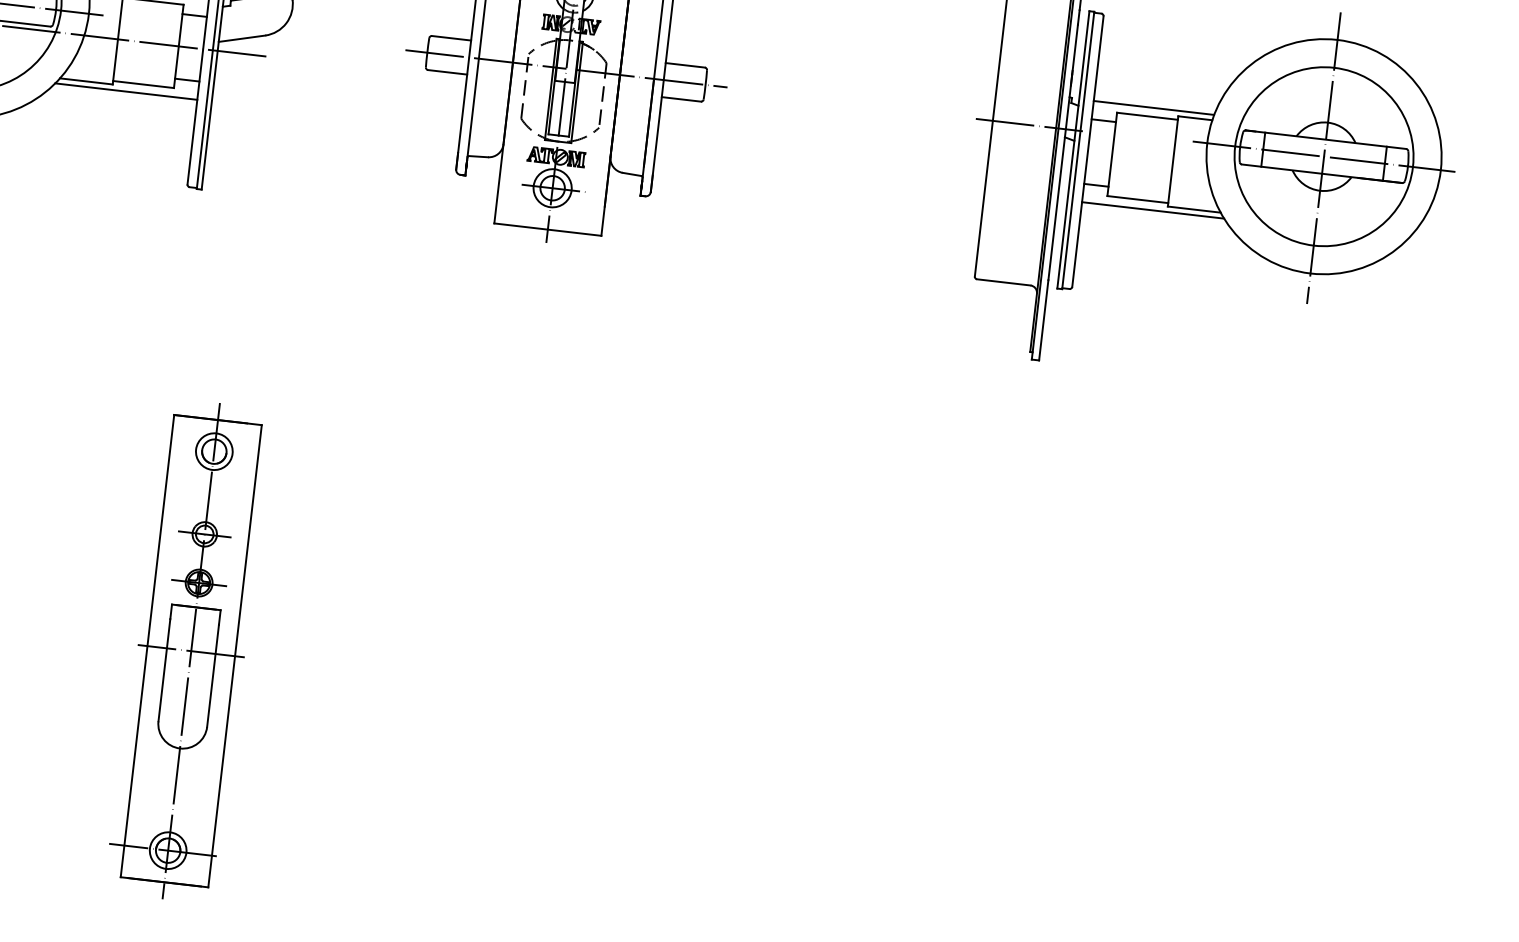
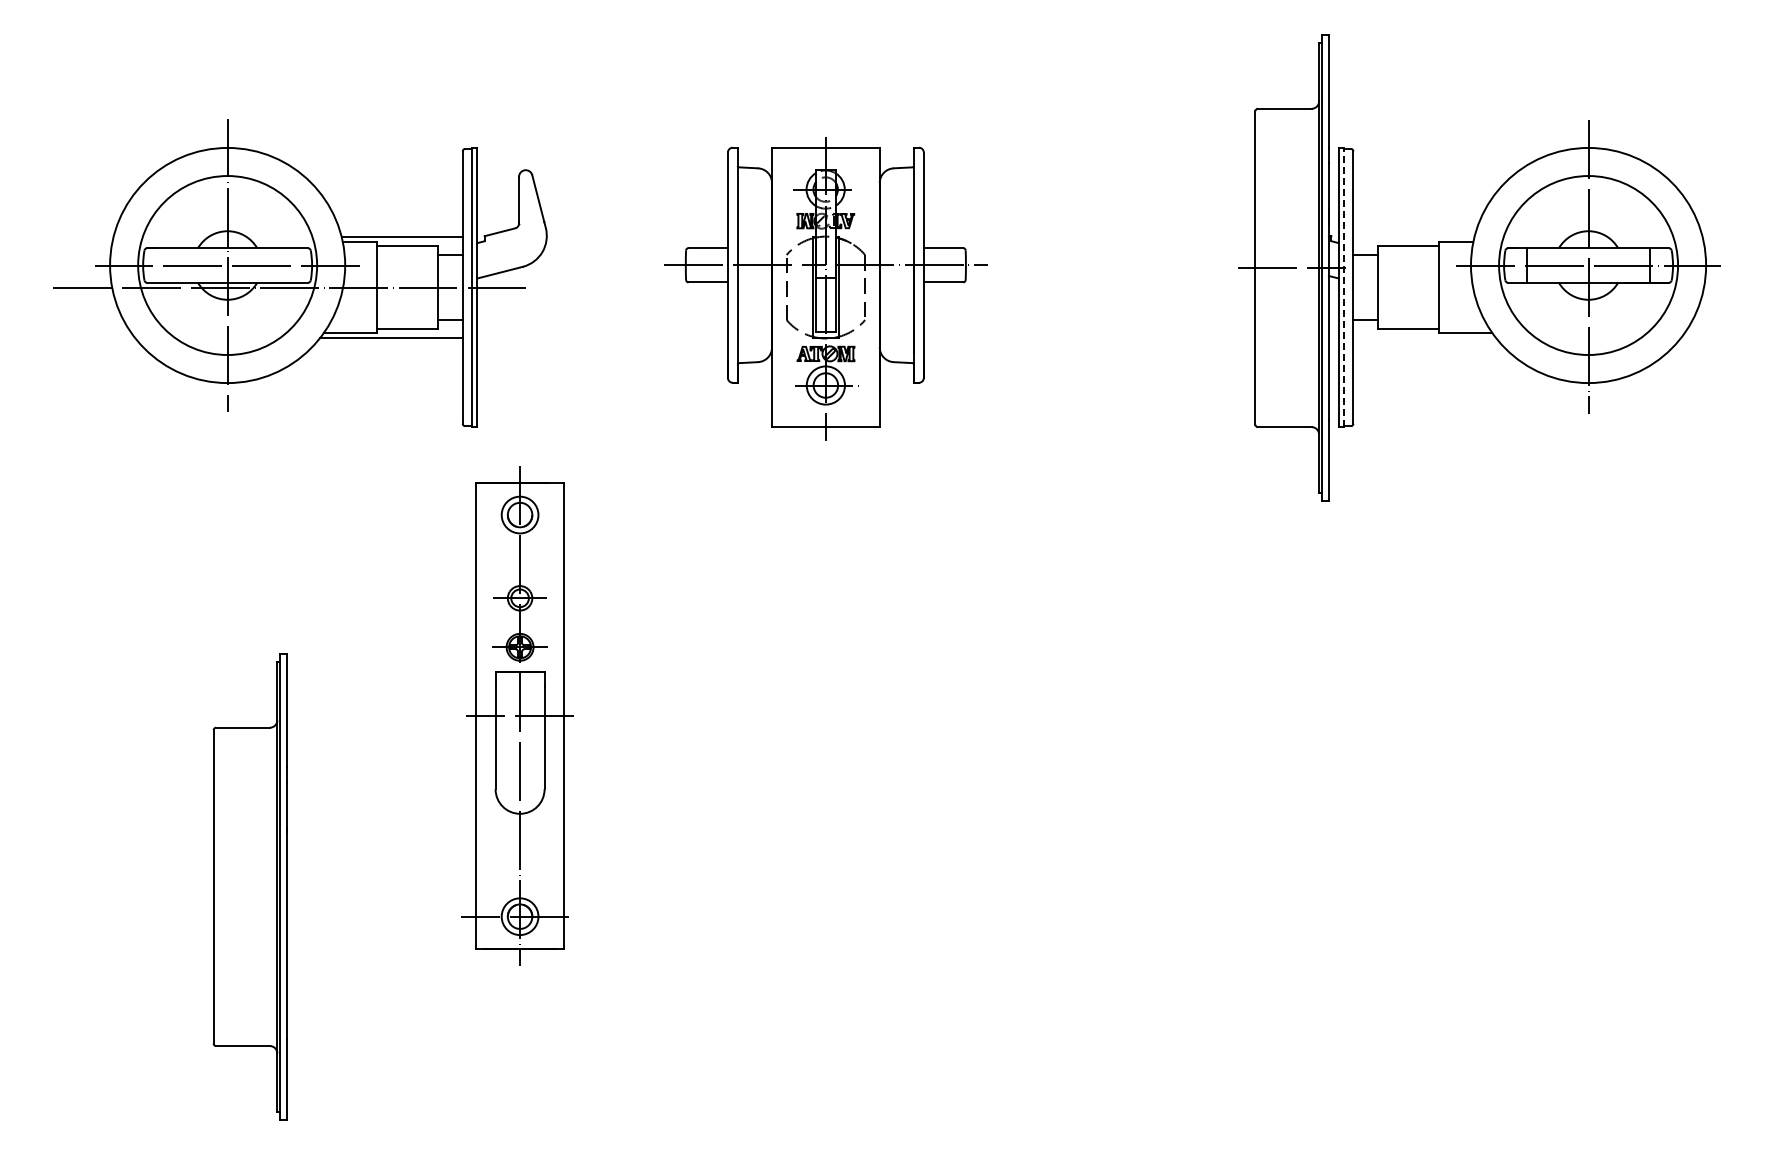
line: (1153, 107) -> (1413, 236), removed
line: (1078, 150) -> (1343, 287), solid -> dashed
line: (1152, 210) -> (1424, 338), removed
part: (188, 650) -> (517, 715), moved

